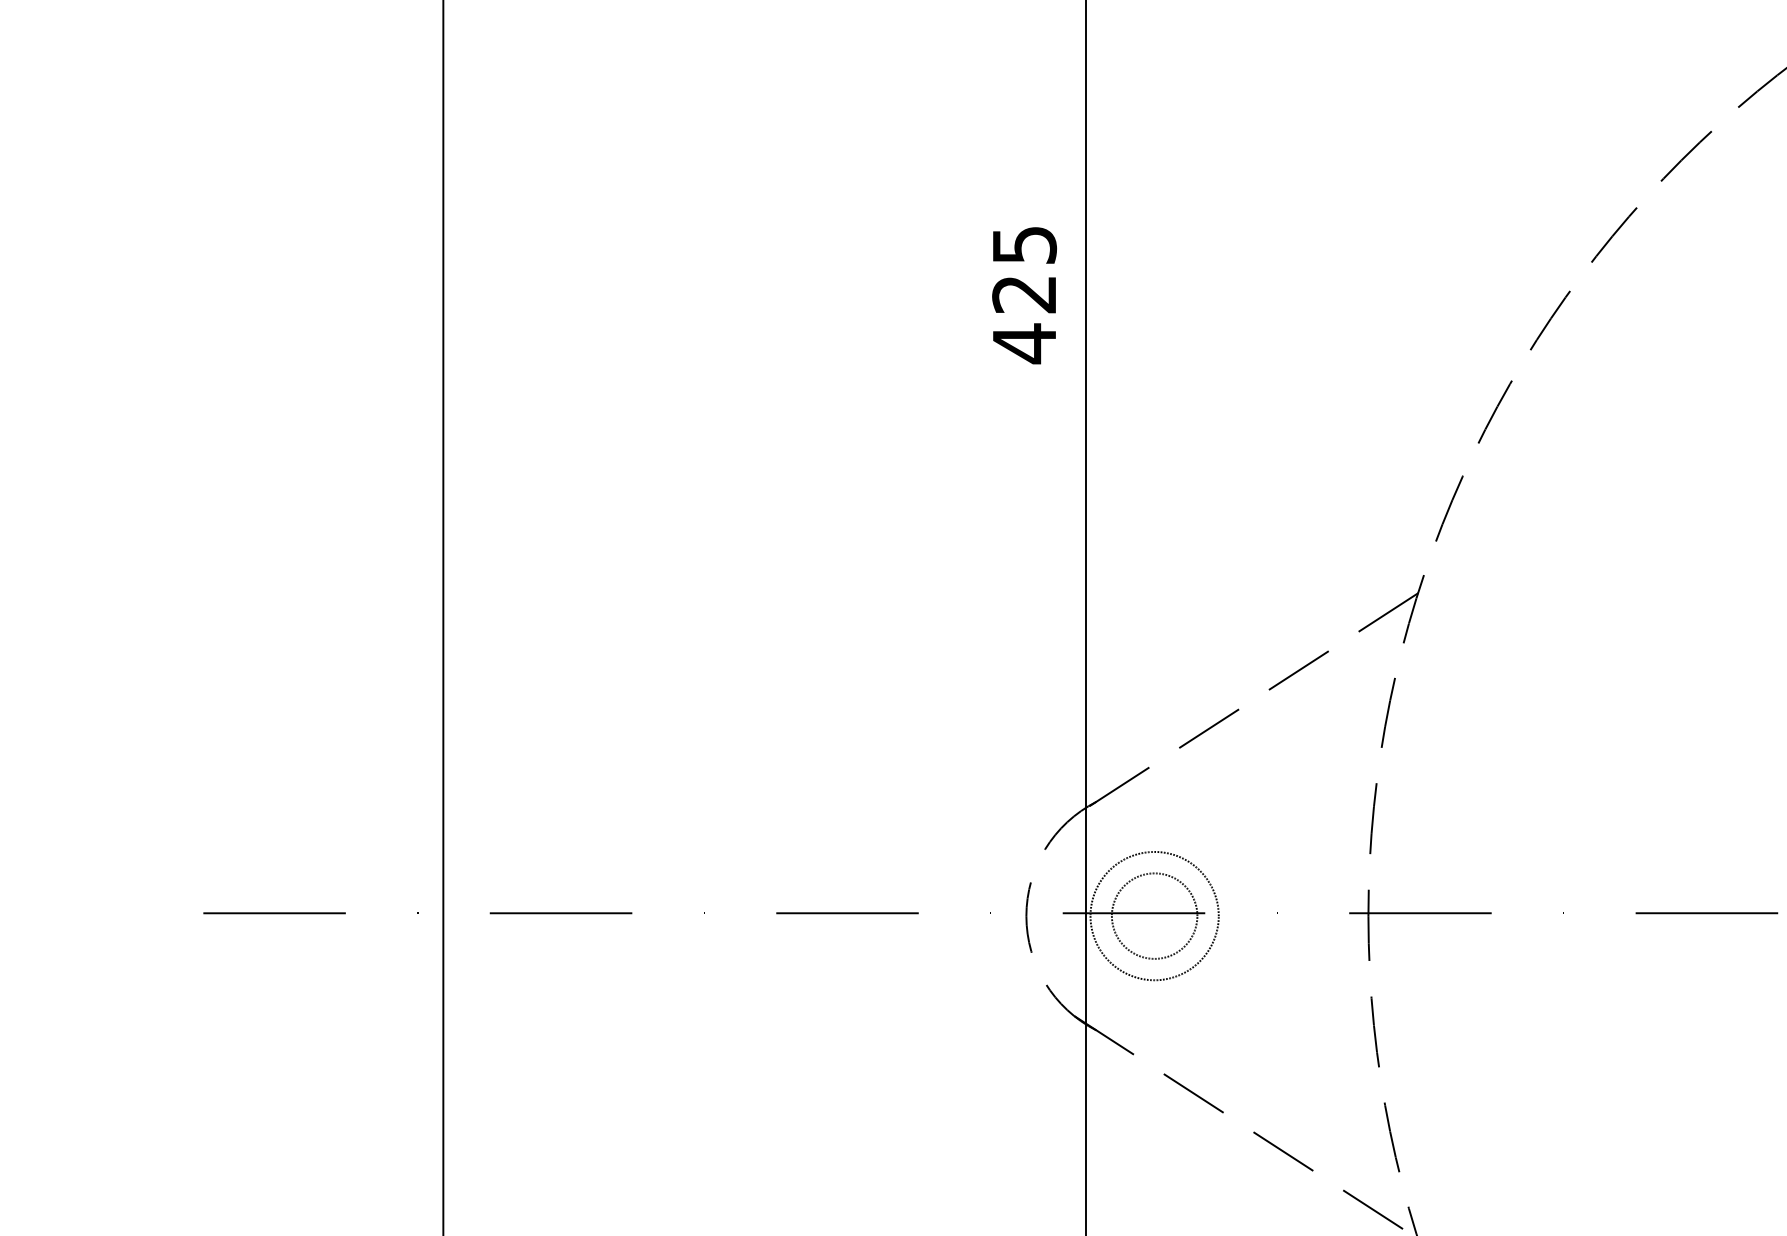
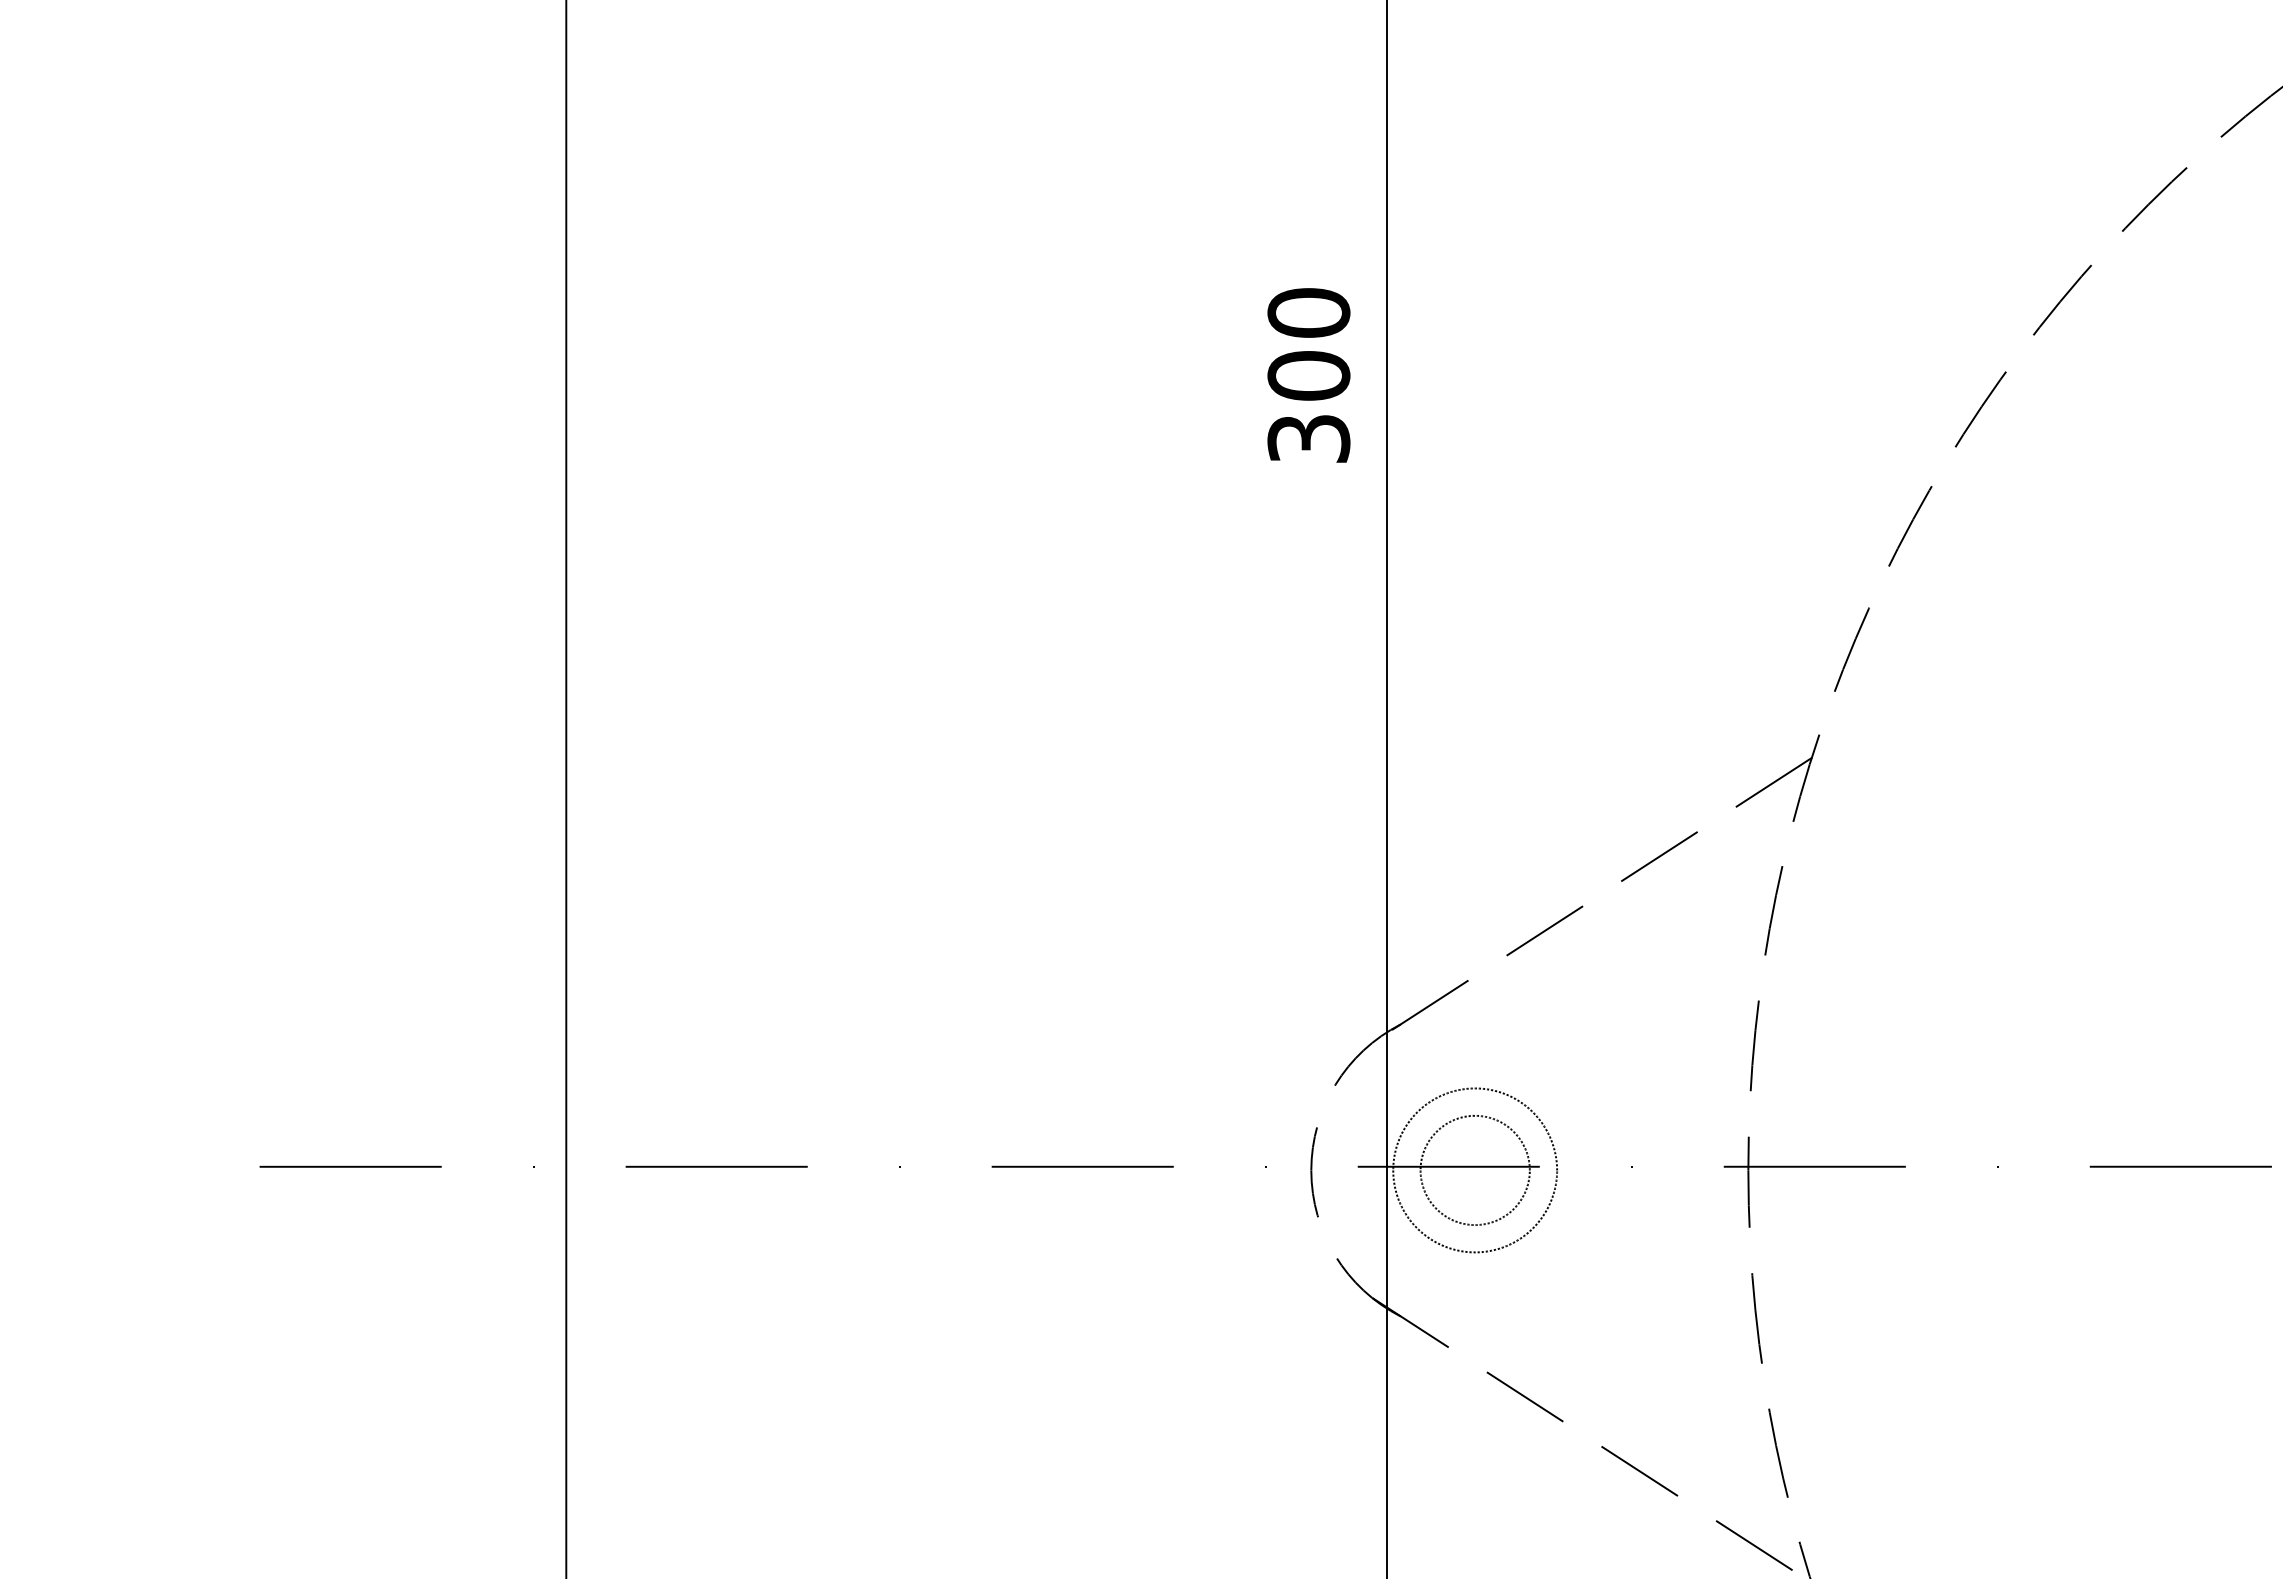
text: (1024, 294) -> (1308, 376), 425 -> 300

